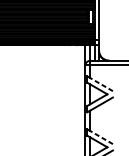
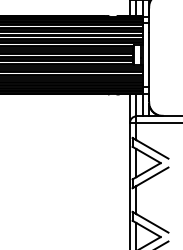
line: (101, 84) -> (152, 149), dashed -> solid
line: (101, 137) -> (152, 223), dashed -> solid

